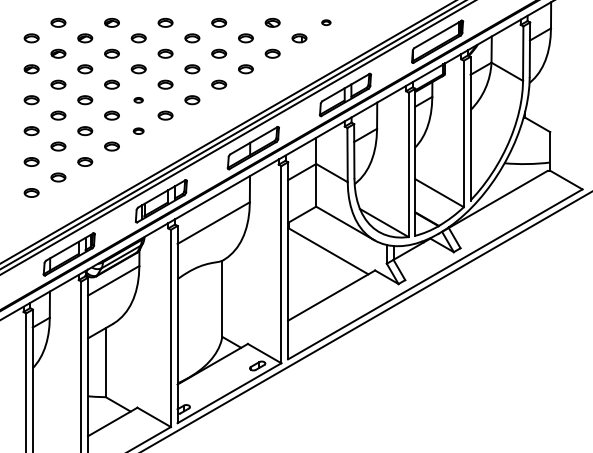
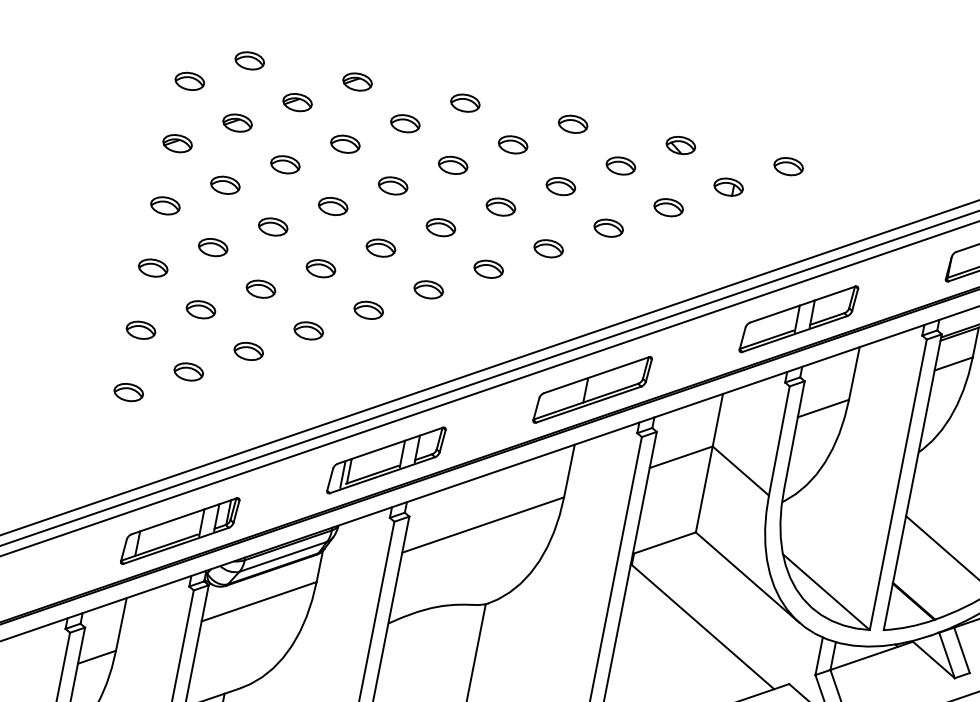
part: (326, 22) -> (789, 165), size x1.67
part: (138, 100) -> (380, 248), size x1.67
part: (138, 131) -> (367, 311), size x1.43

